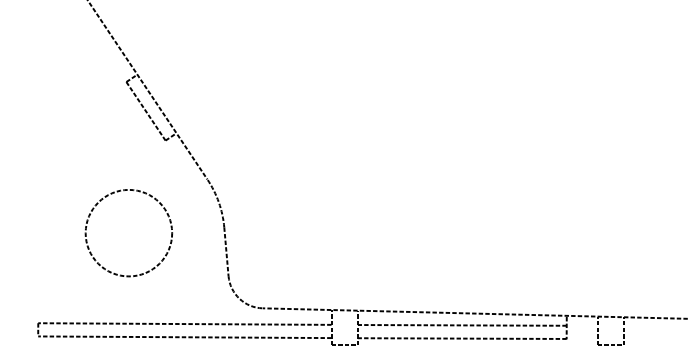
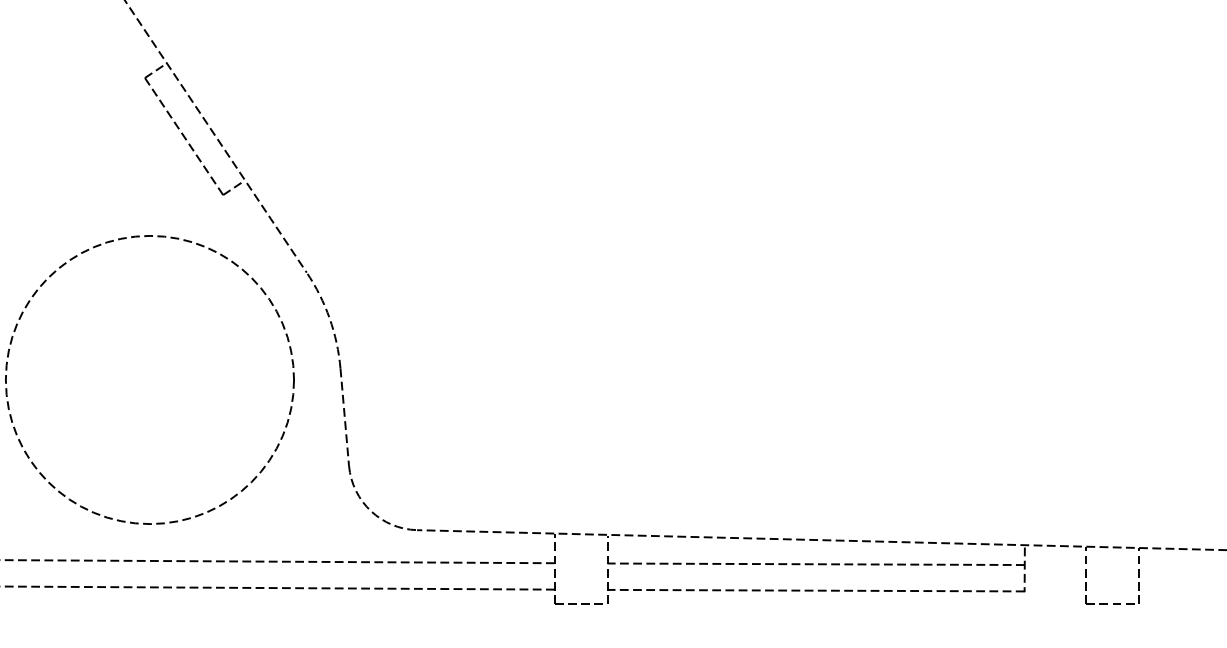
circle: (128, 233) -> (149, 380), size x1.67

